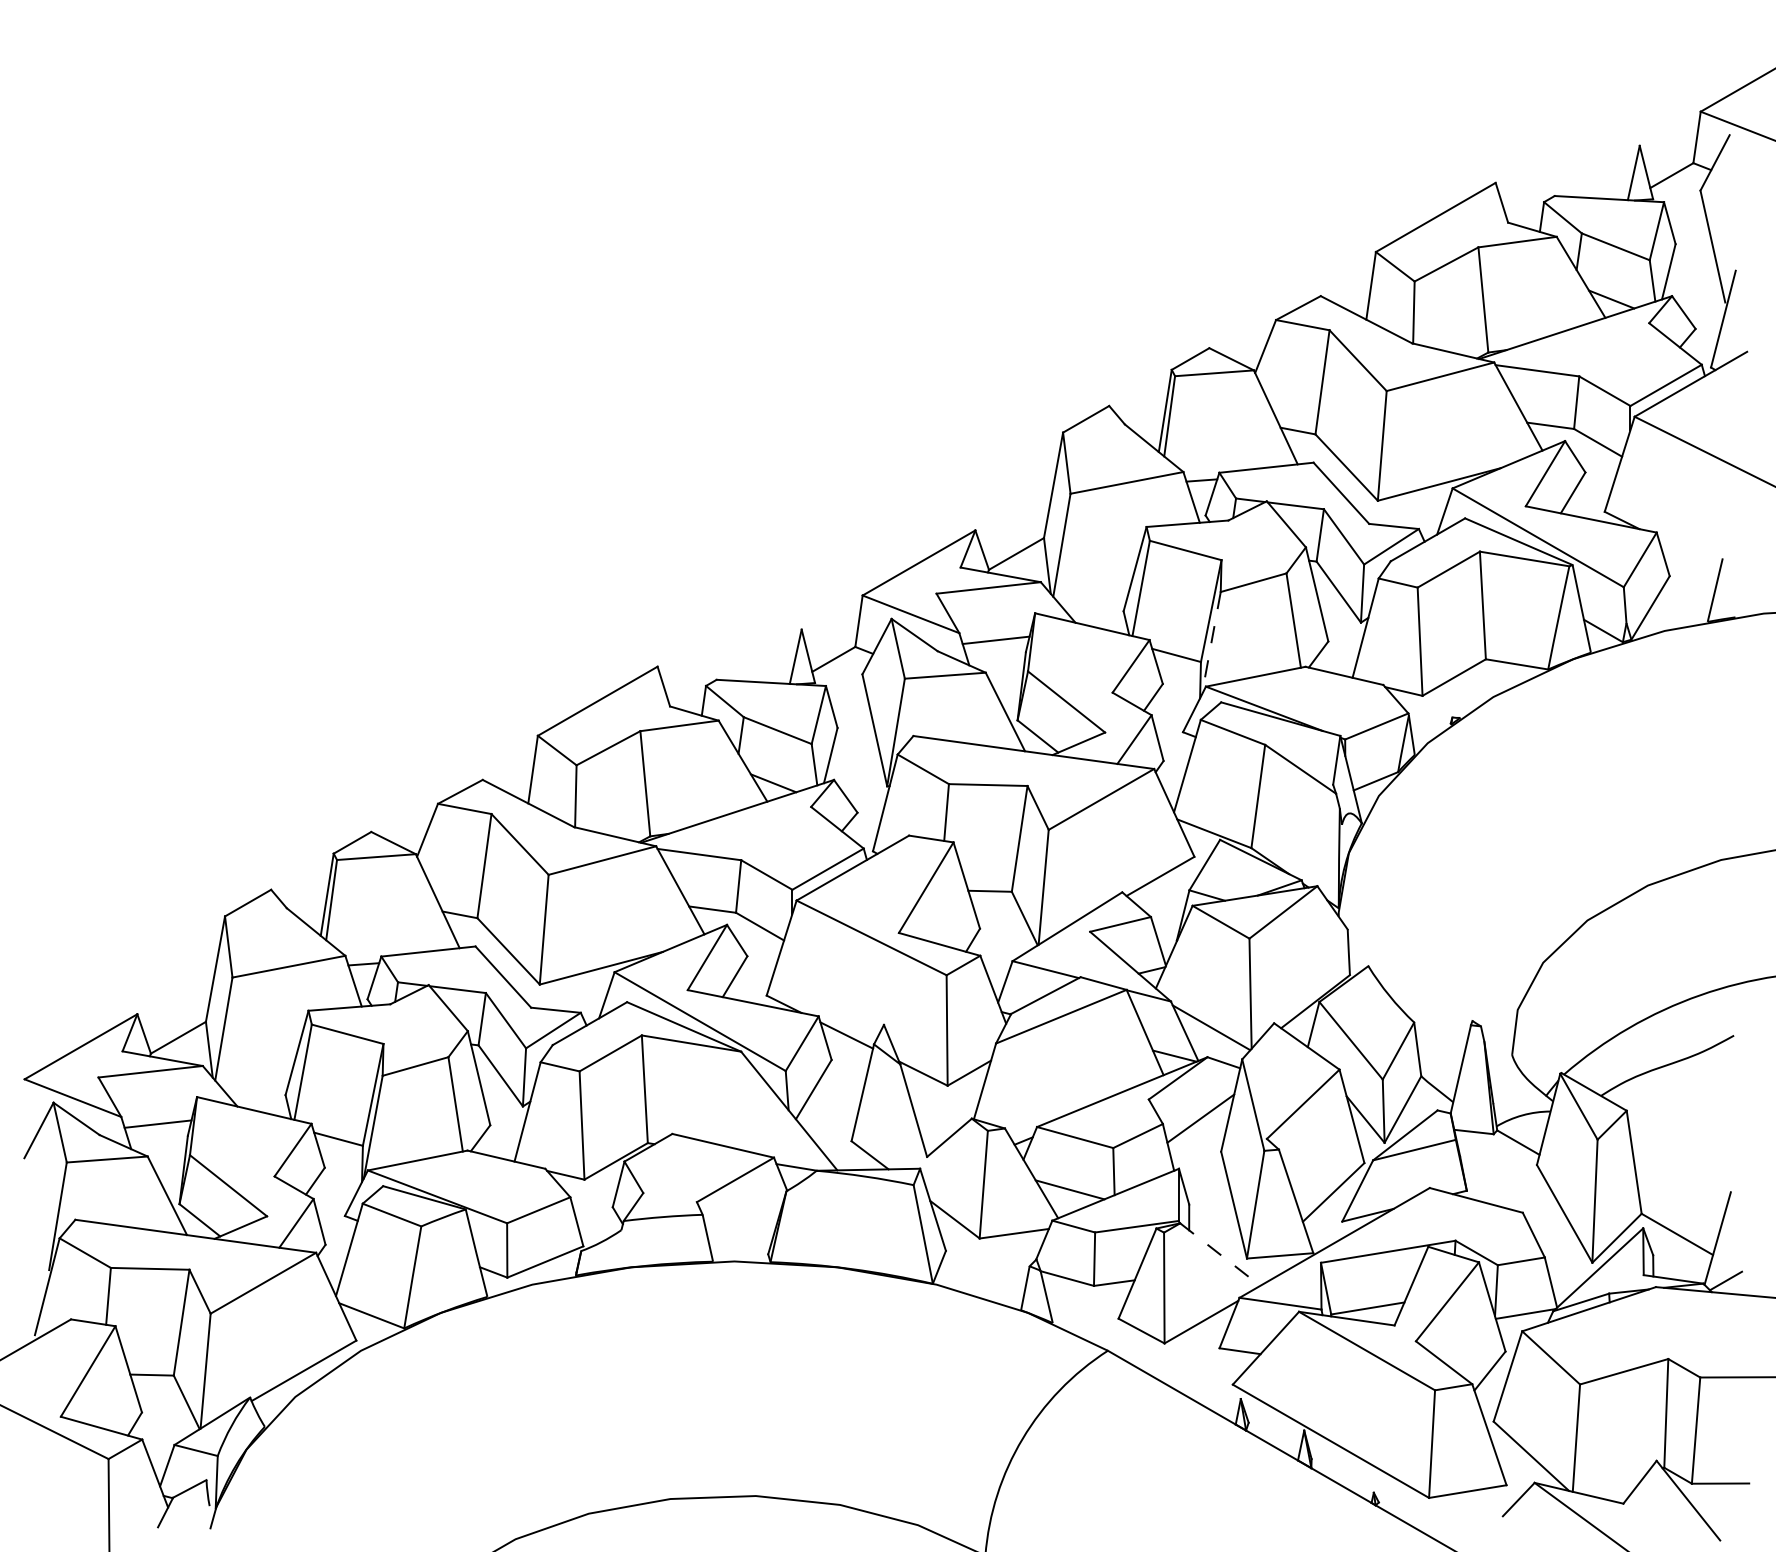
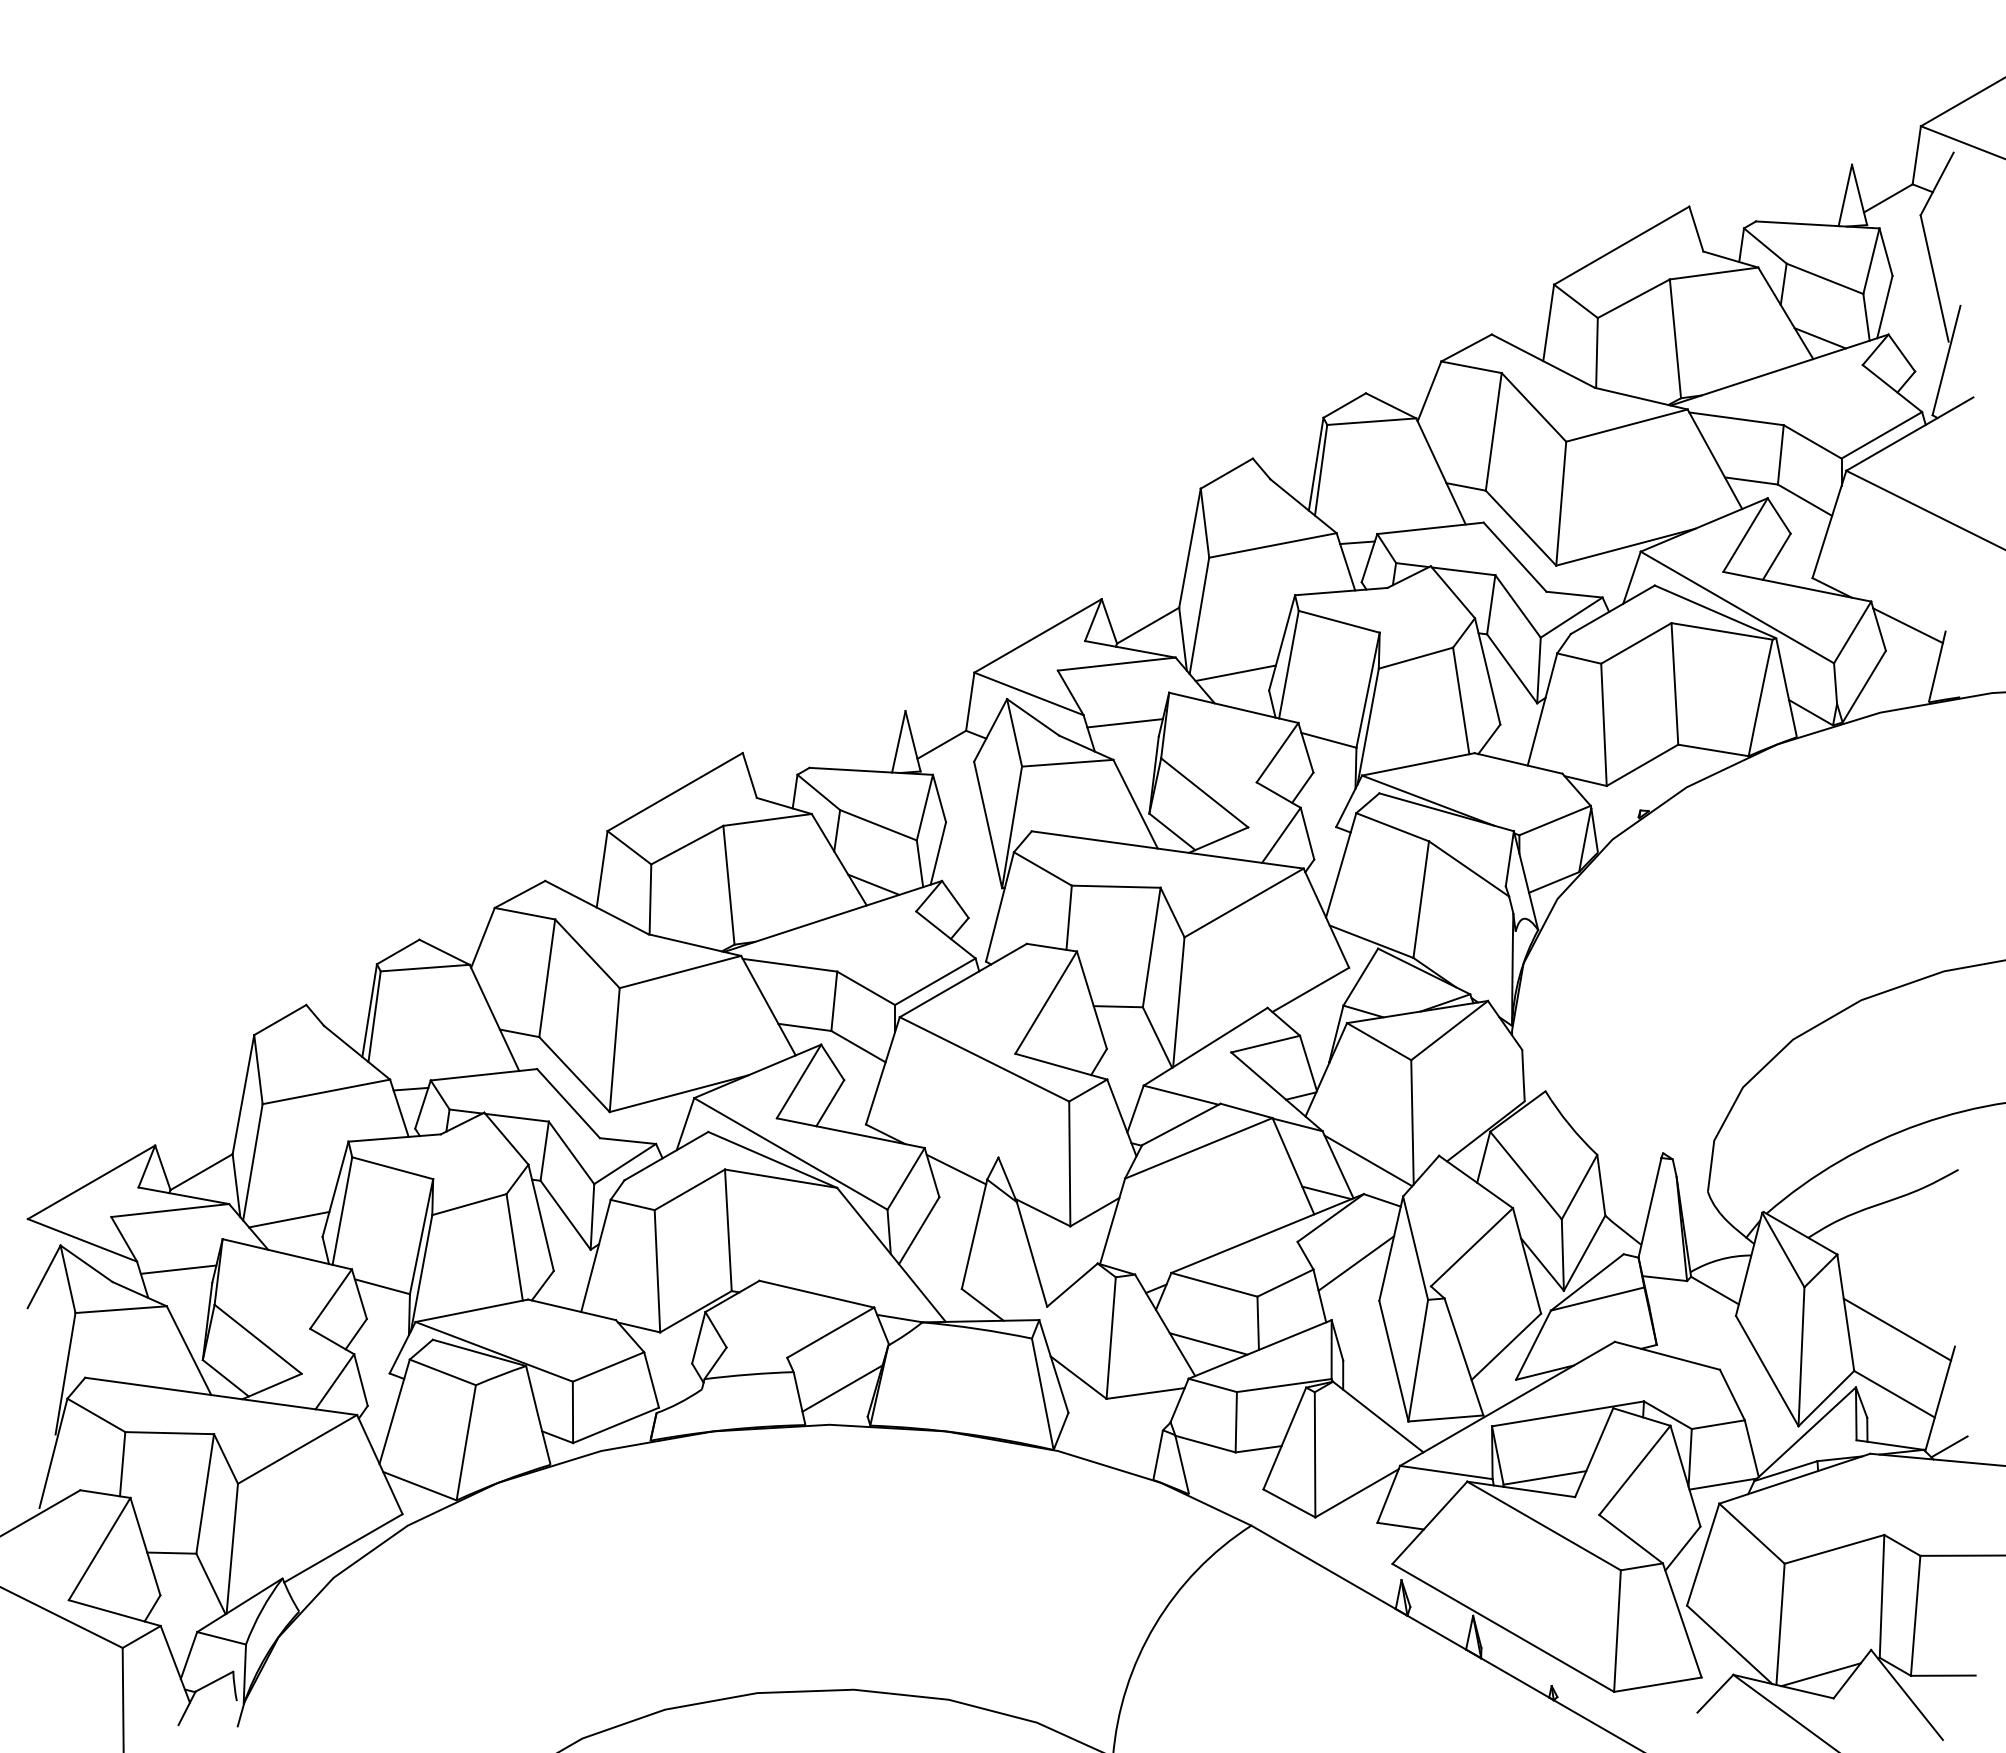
line: (1688, 553) -> (1907, 625), added
line: (1093, 595) -> (1235, 672), added
line: (1211, 643) -> (1368, 726), dashed -> solid
line: (256, 1079) -> (289, 1219), added
line: (1679, 1177) -> (1897, 1329), added
line: (745, 1229) -> (842, 1388), added
line: (1220, 1255) -> (1378, 1417), dashed -> solid
line: (1611, 1482) -> (1820, 1674), added

